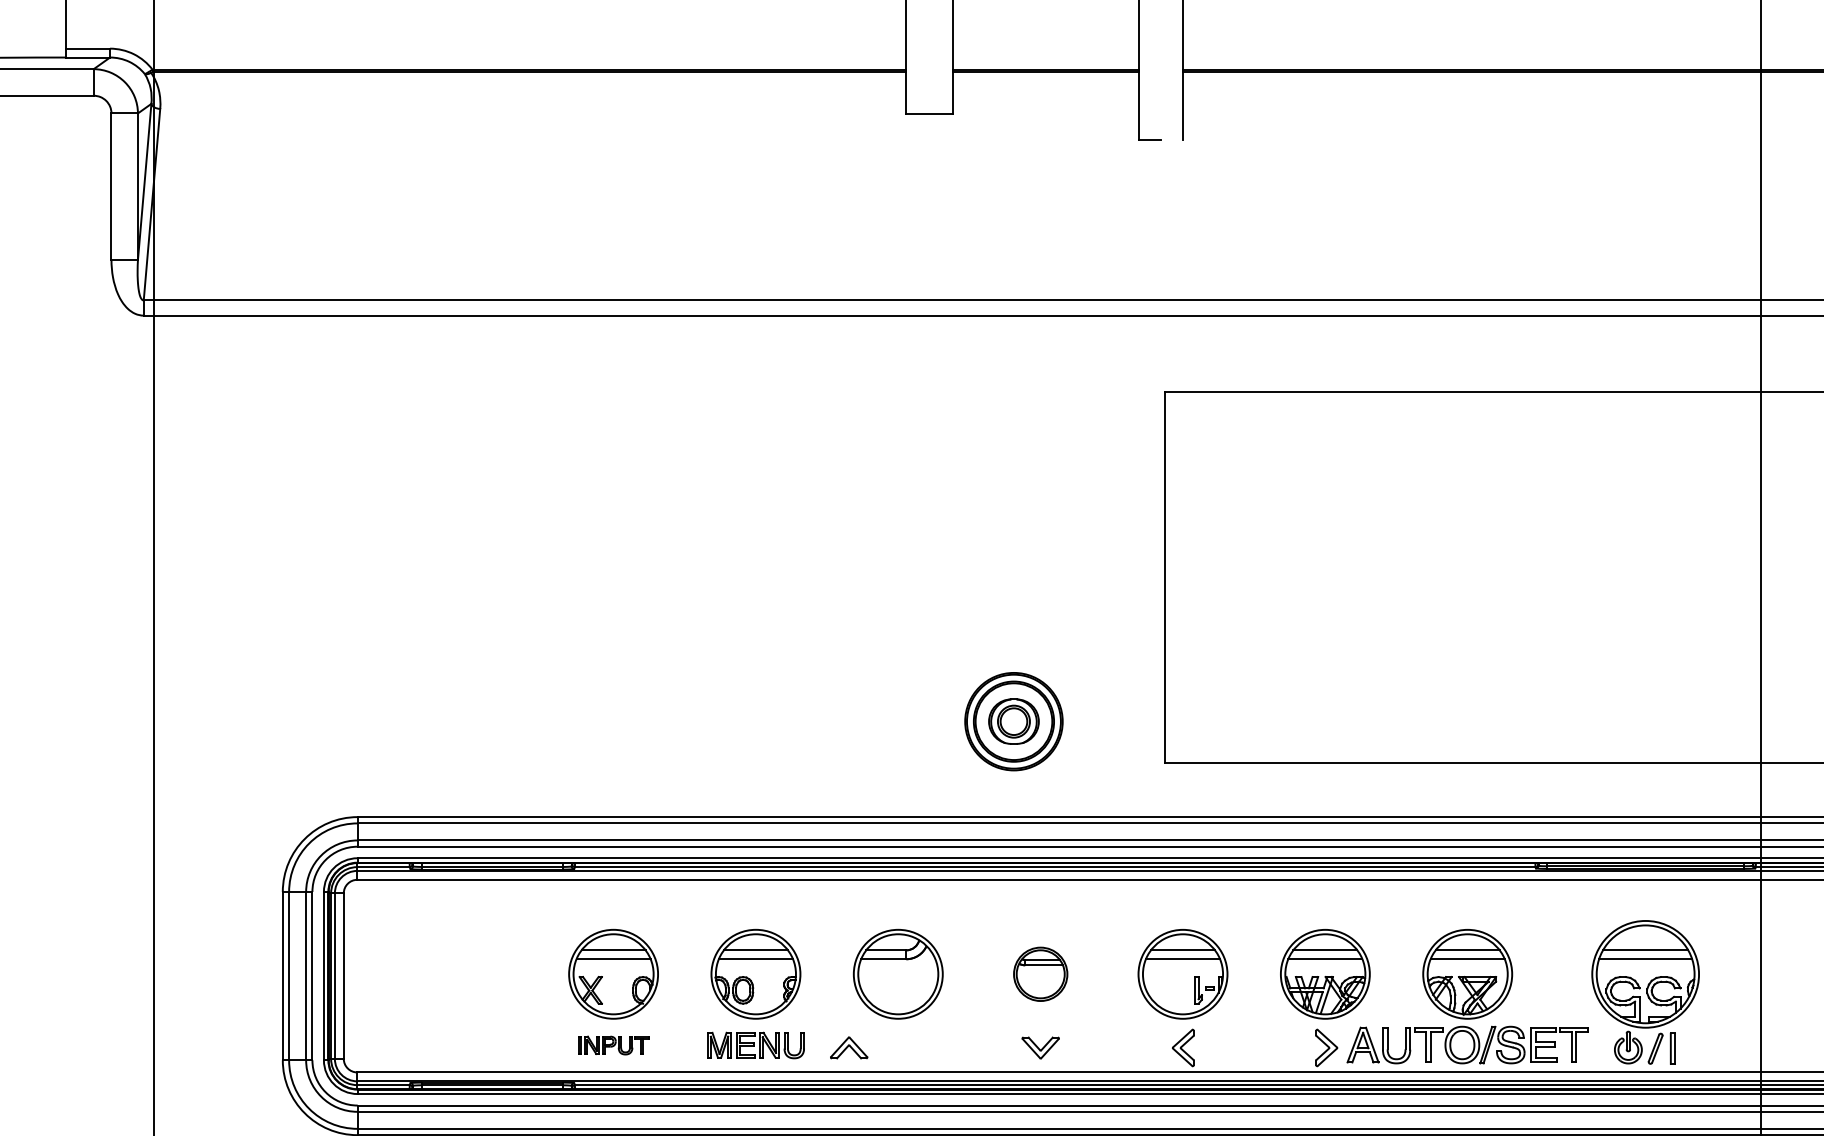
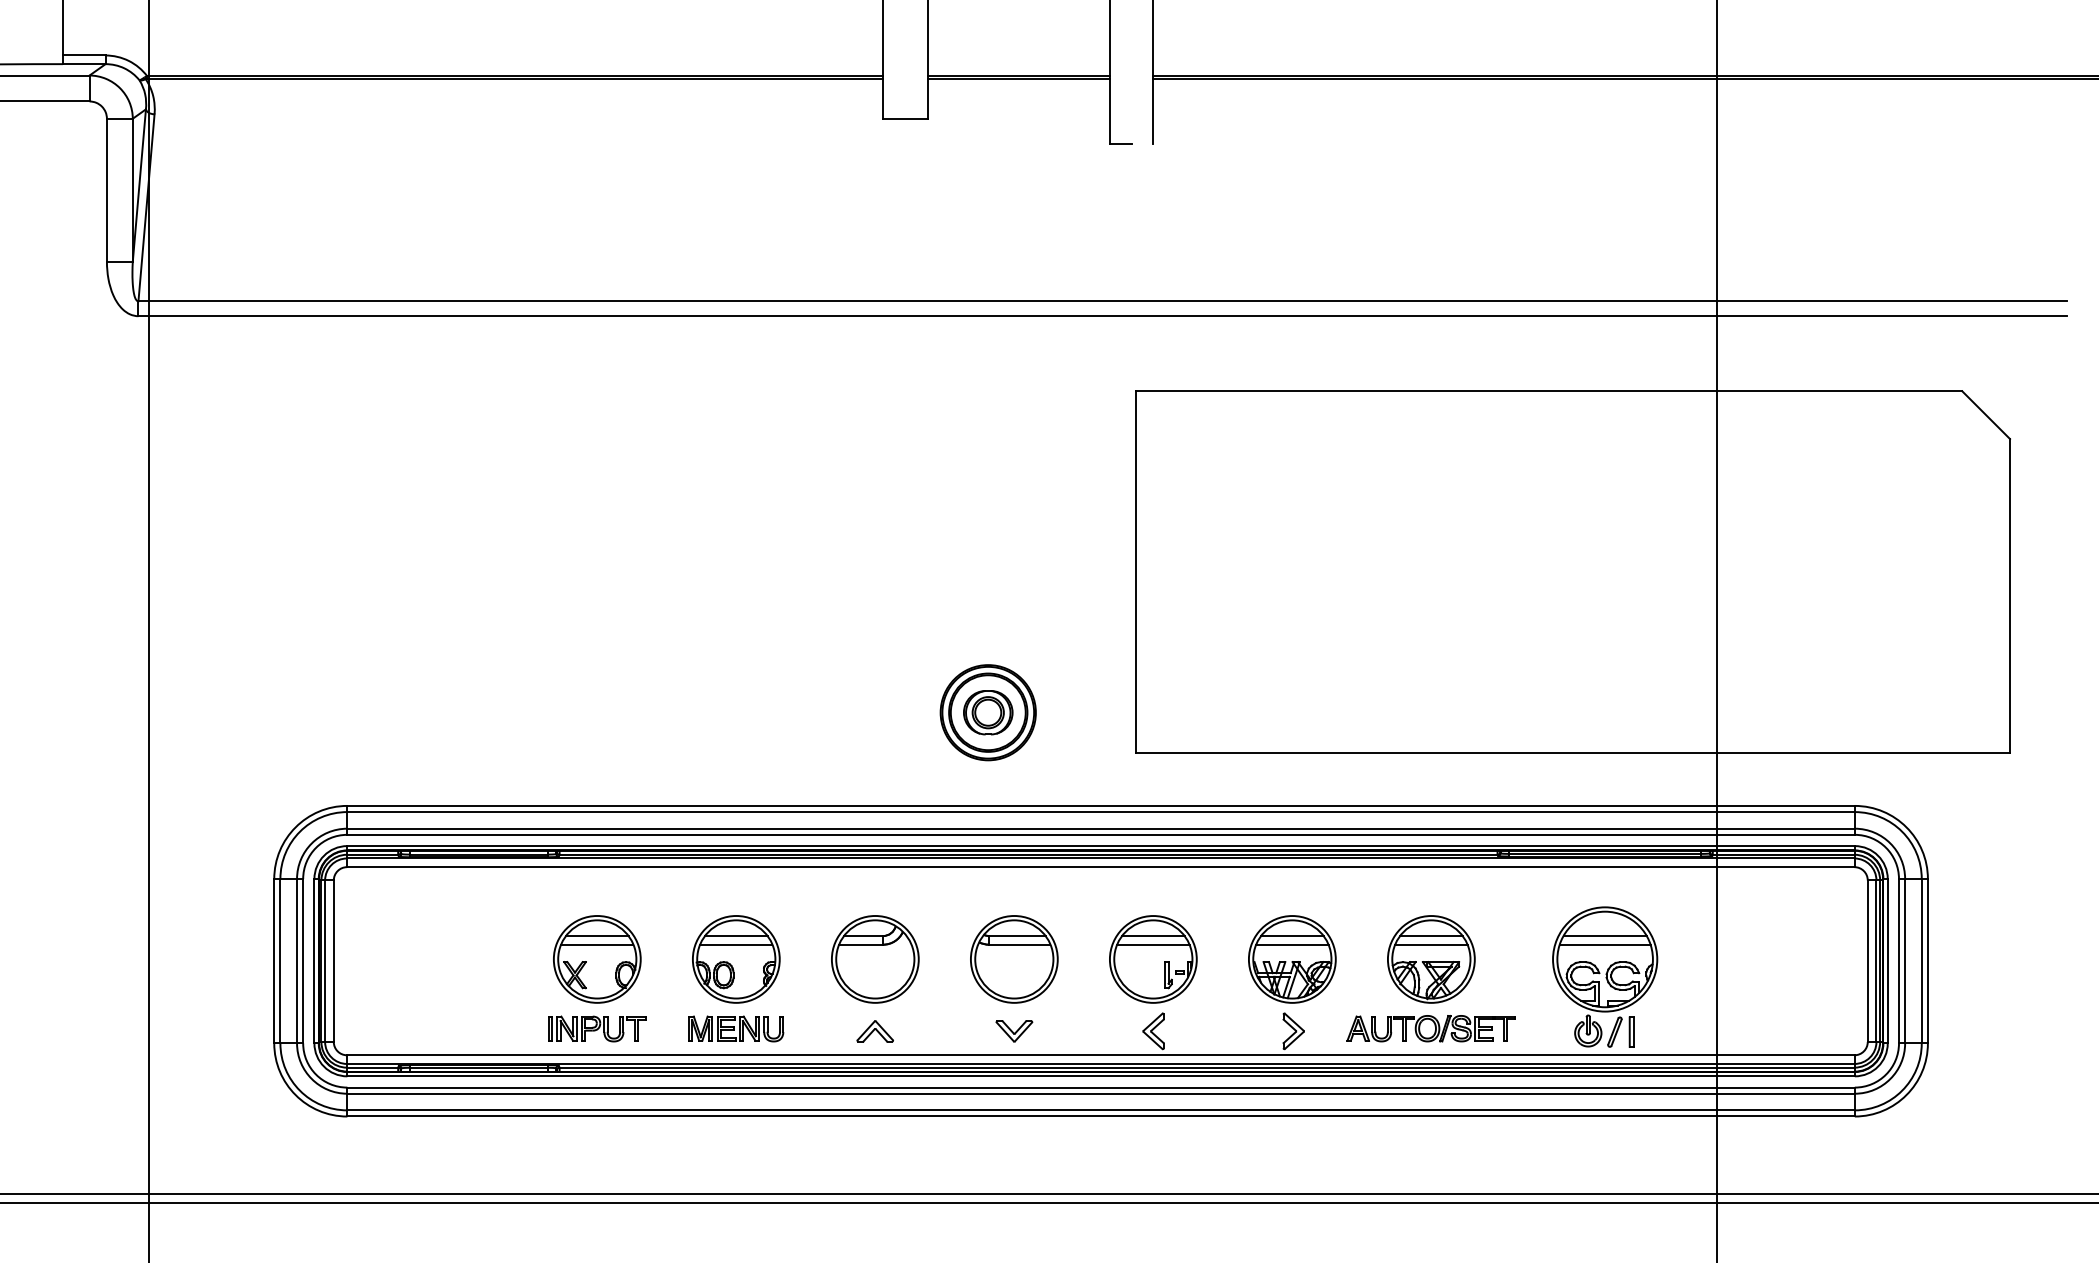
part: (1040, 974) -> (1014, 959), size x1.67
part: (613, 1045) -> (597, 1028), size x1.43
part: (1466, 1045) -> (1430, 1028), size x0.71
part: (848, 1048) -> (874, 1031), moved

